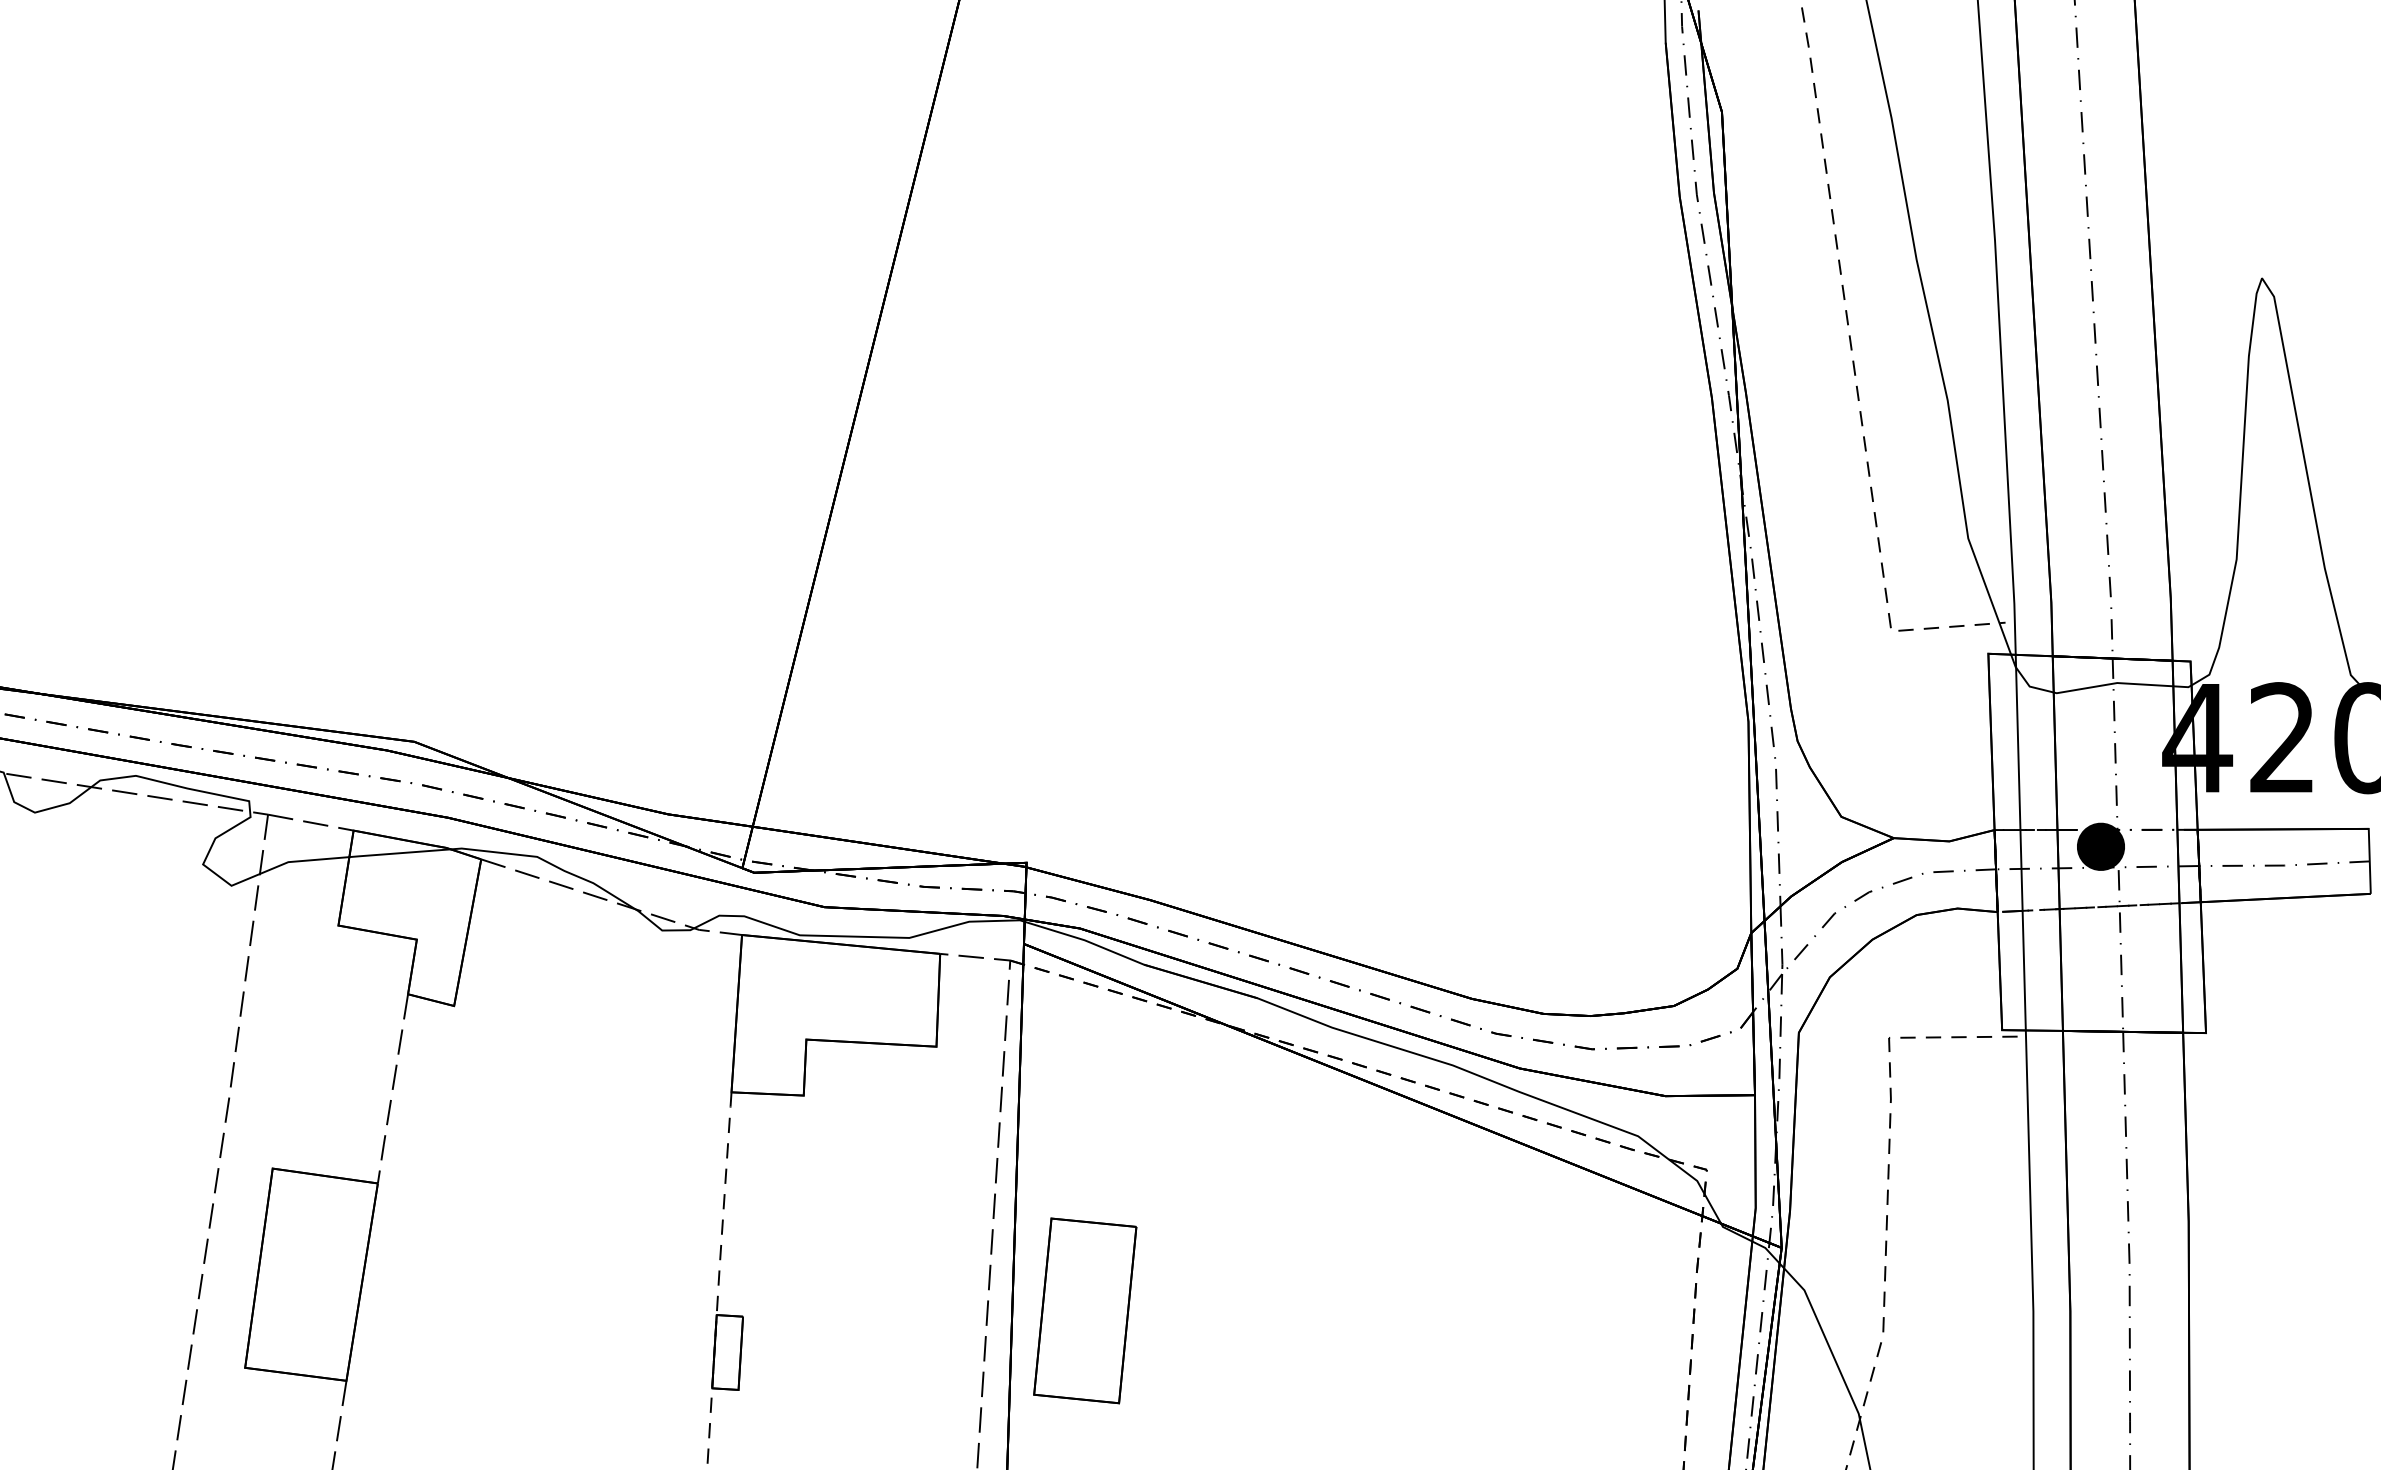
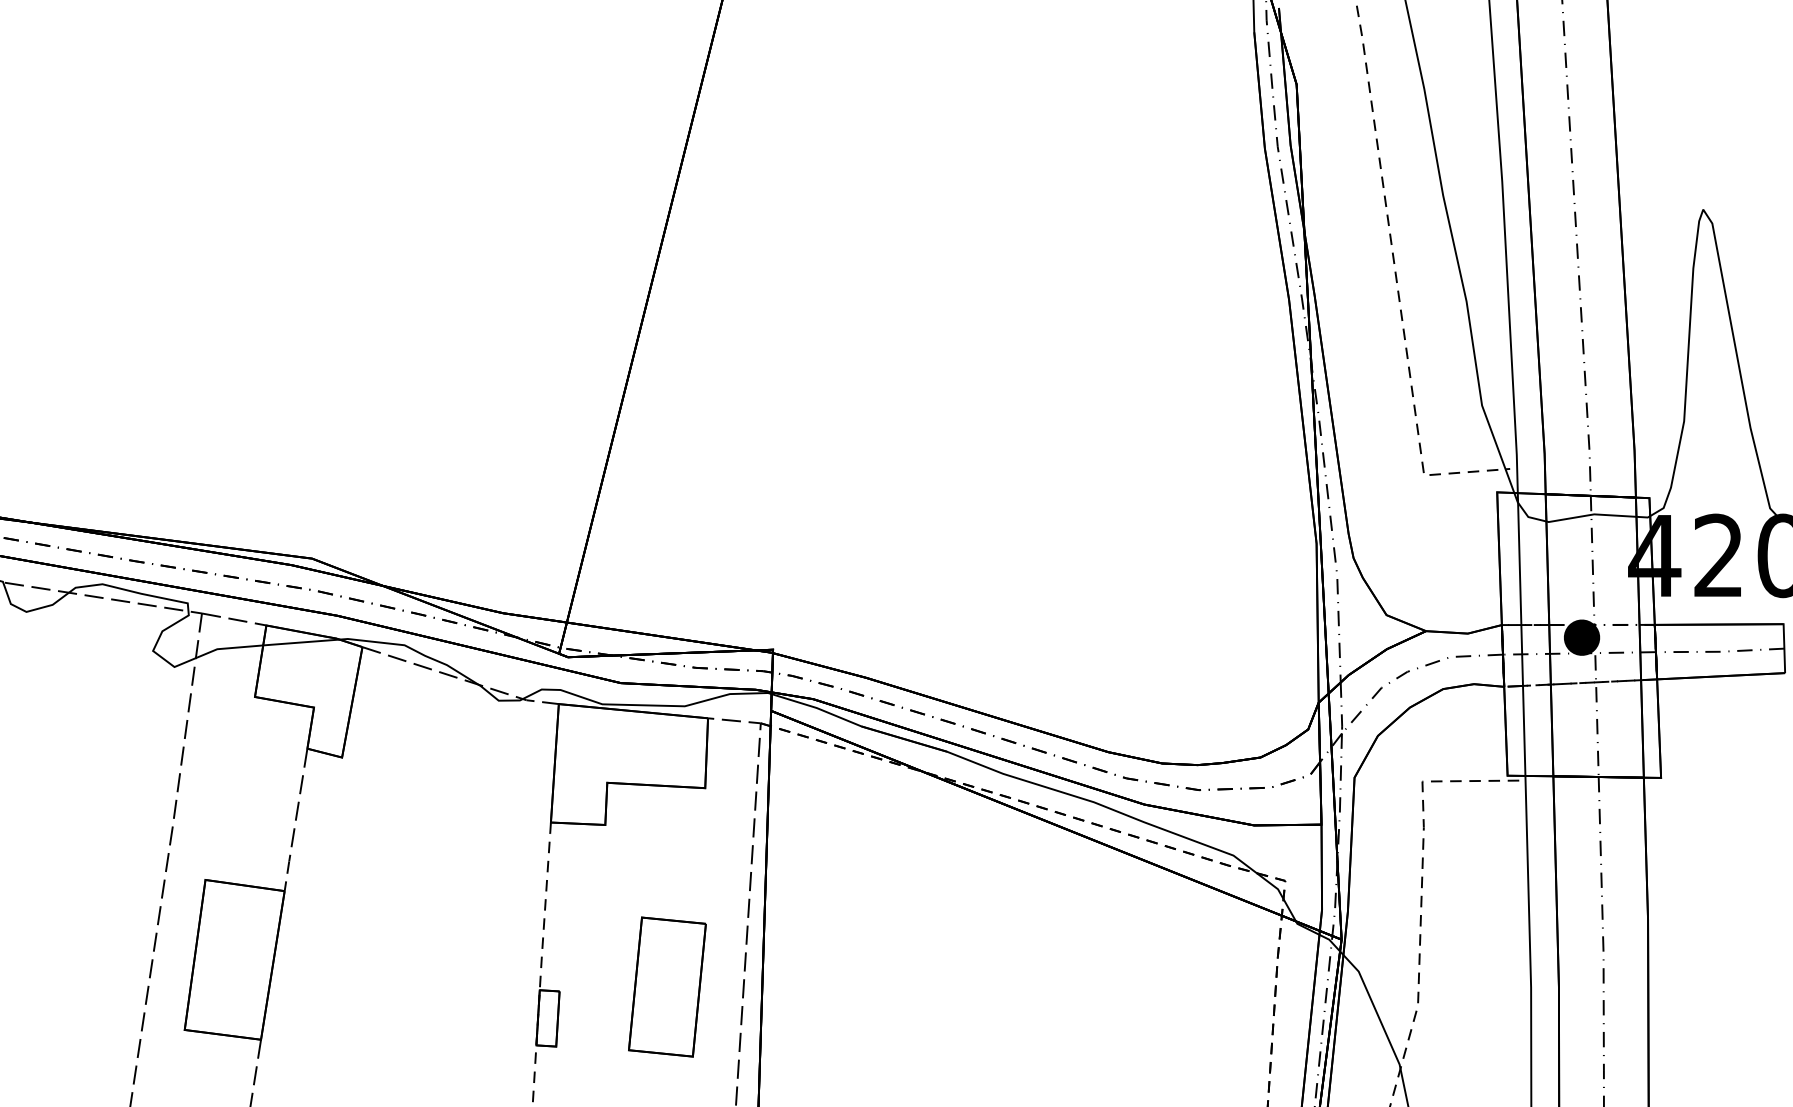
part: (1085, 1310) -> (667, 986), moved

